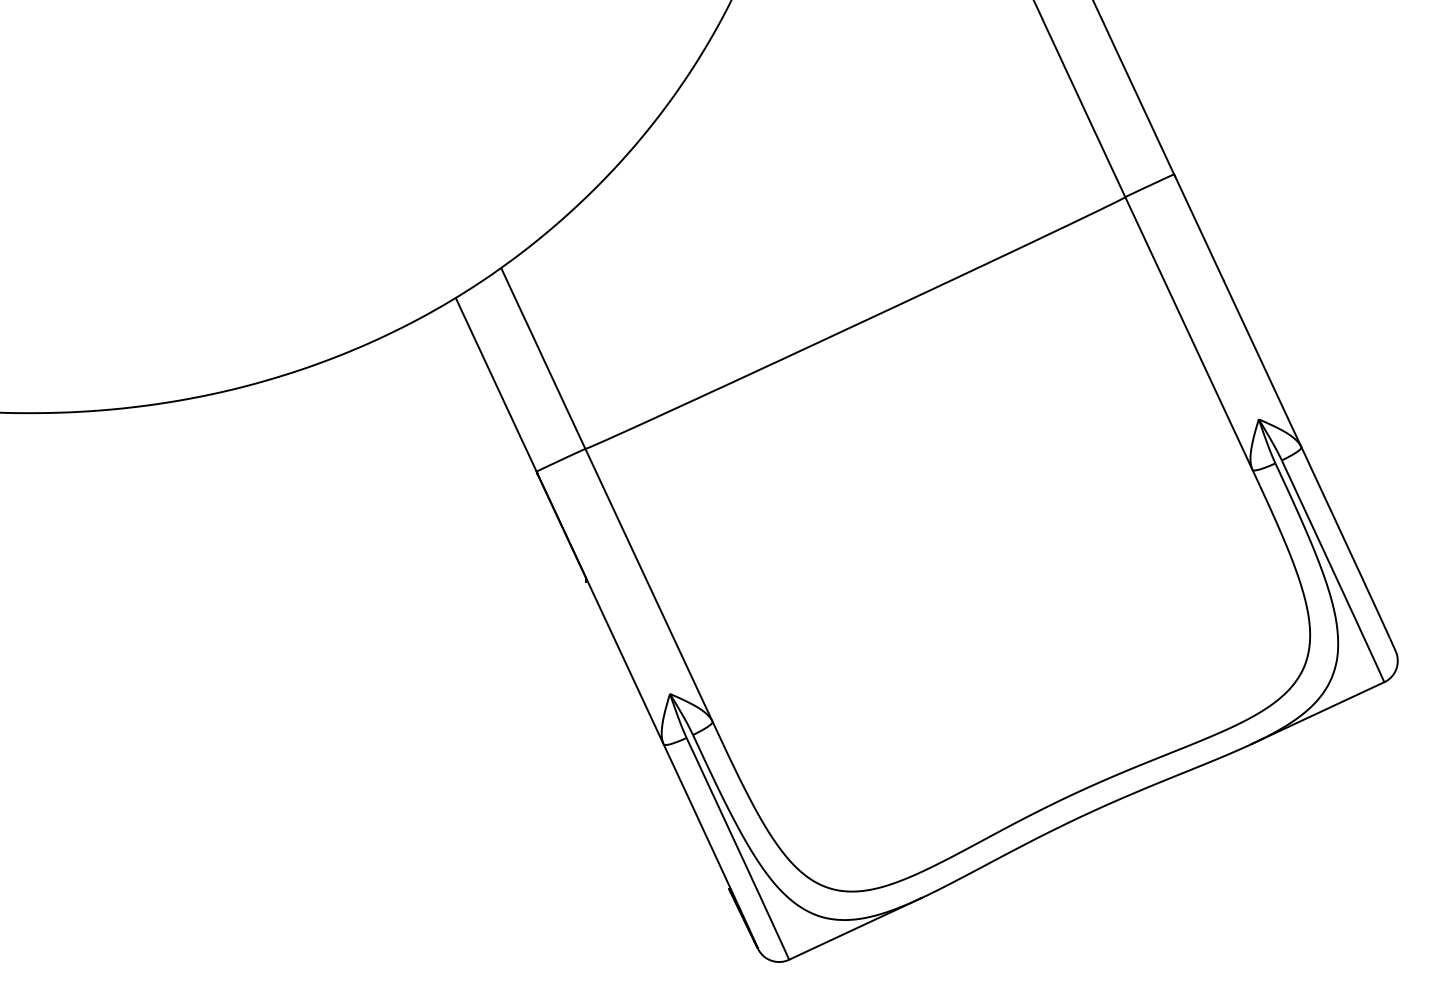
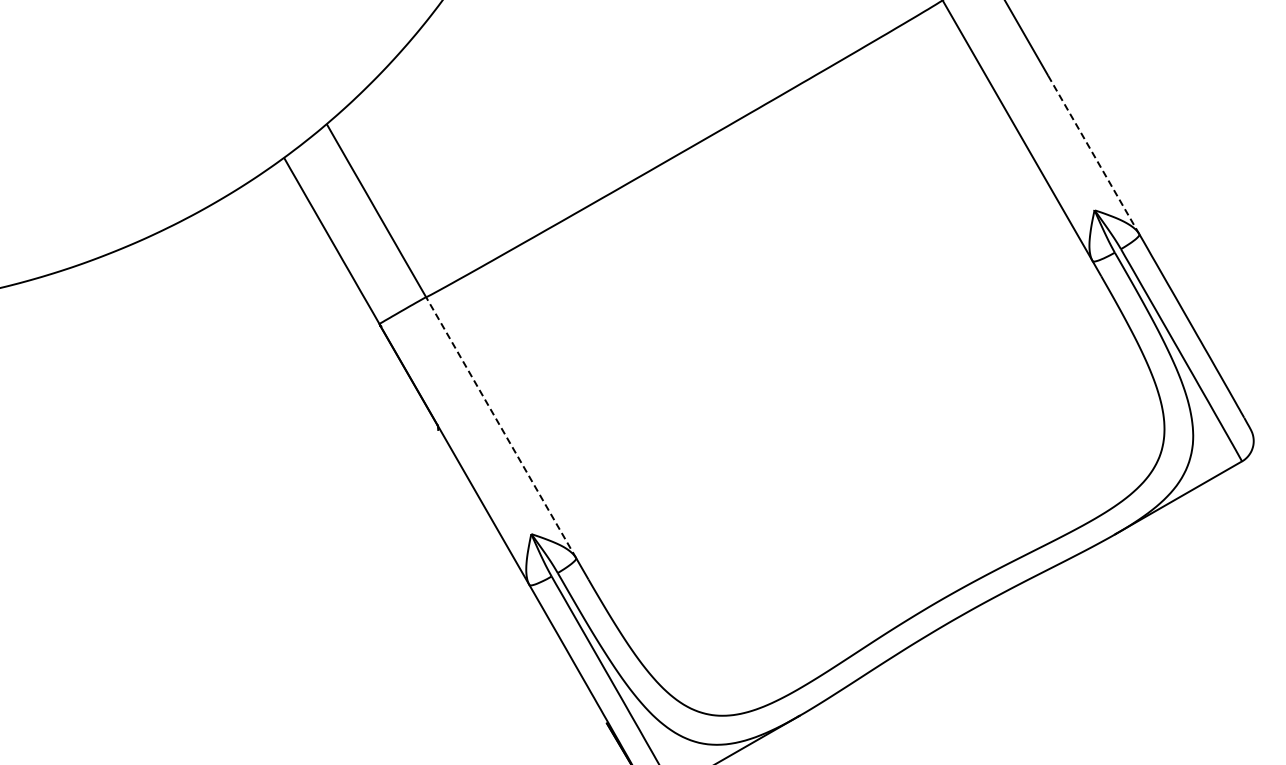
line: (1262, 363) -> (1093, 154), solid -> dashed
line: (649, 585) -> (501, 427), solid -> dashed

